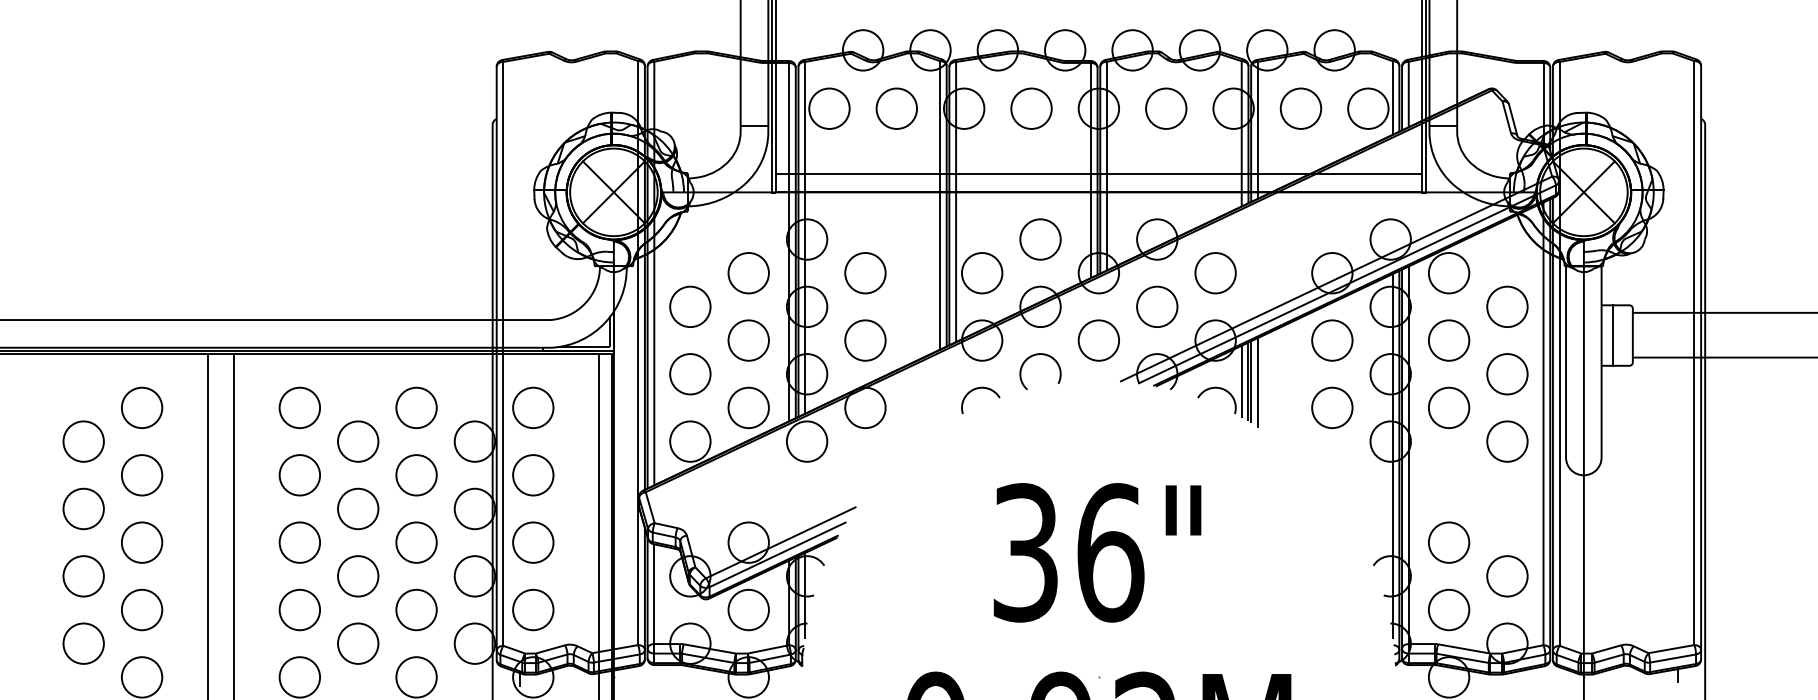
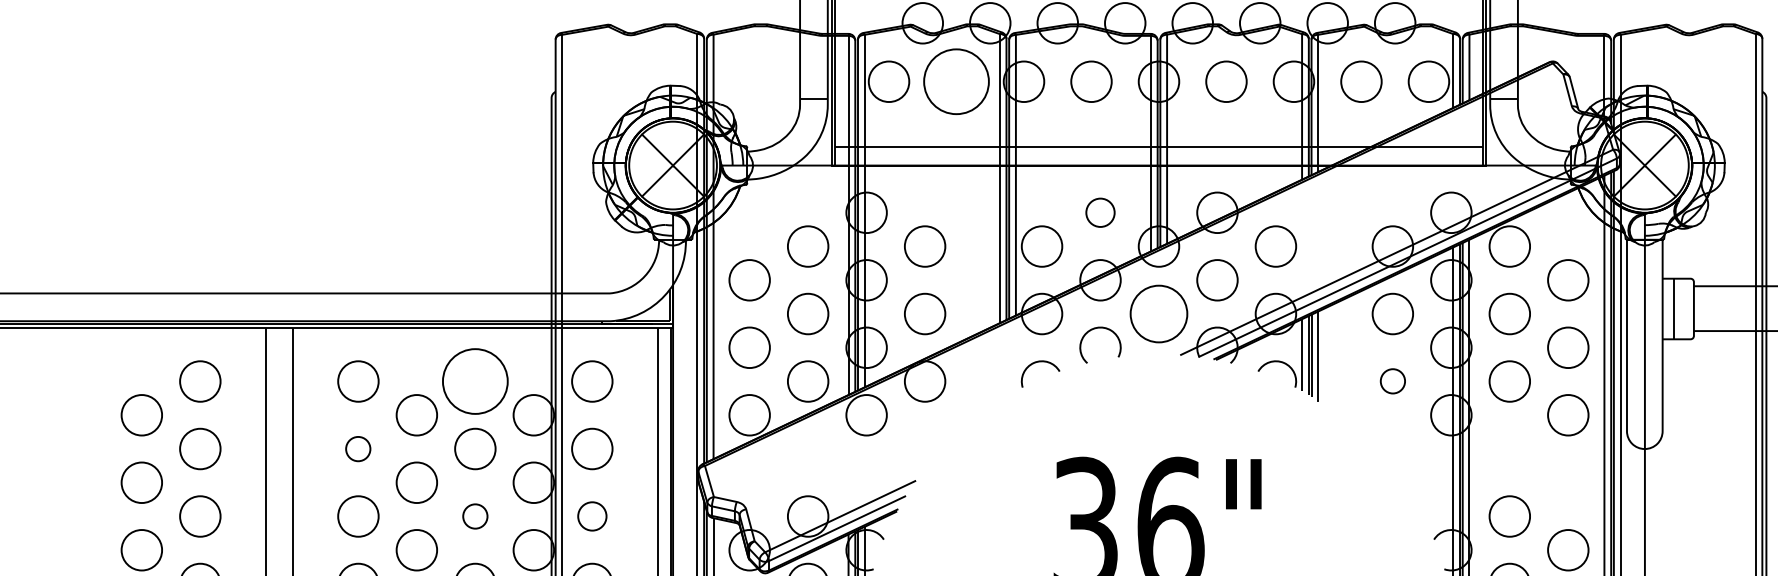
circle: (896, 108) -> (956, 81), size x1.6
circle: (1040, 239) -> (1100, 212), size x0.7
circle: (1098, 340) -> (1158, 313), size x1.4
circle: (416, 407) -> (475, 381), size x1.6
circle: (1332, 407) -> (1393, 381), size x0.6
circle: (299, 475) -> (358, 449), size x0.6
circle: (416, 542) -> (475, 516), size x0.6
circle: (533, 542) -> (592, 516), size x0.7

